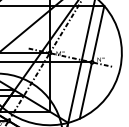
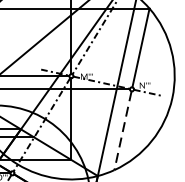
line: (85, 91) -> (122, 131), solid -> dashed

